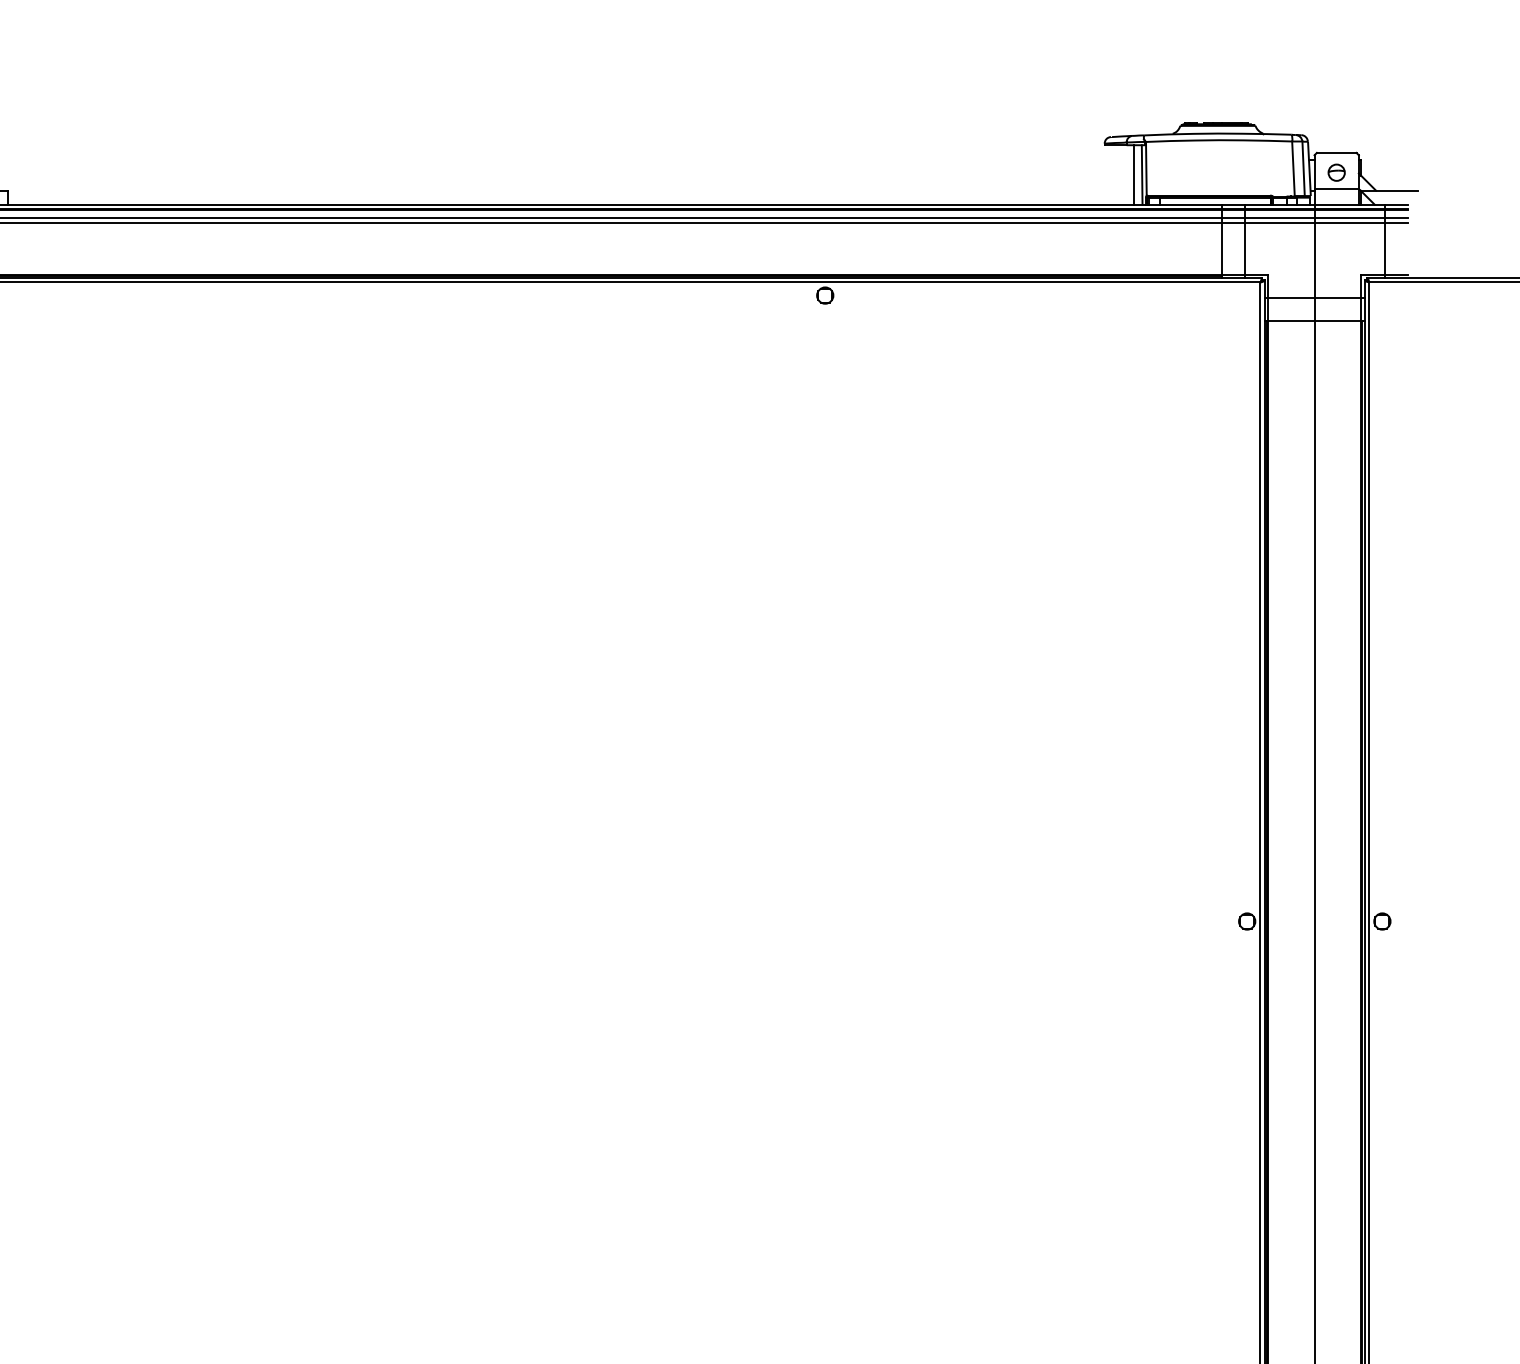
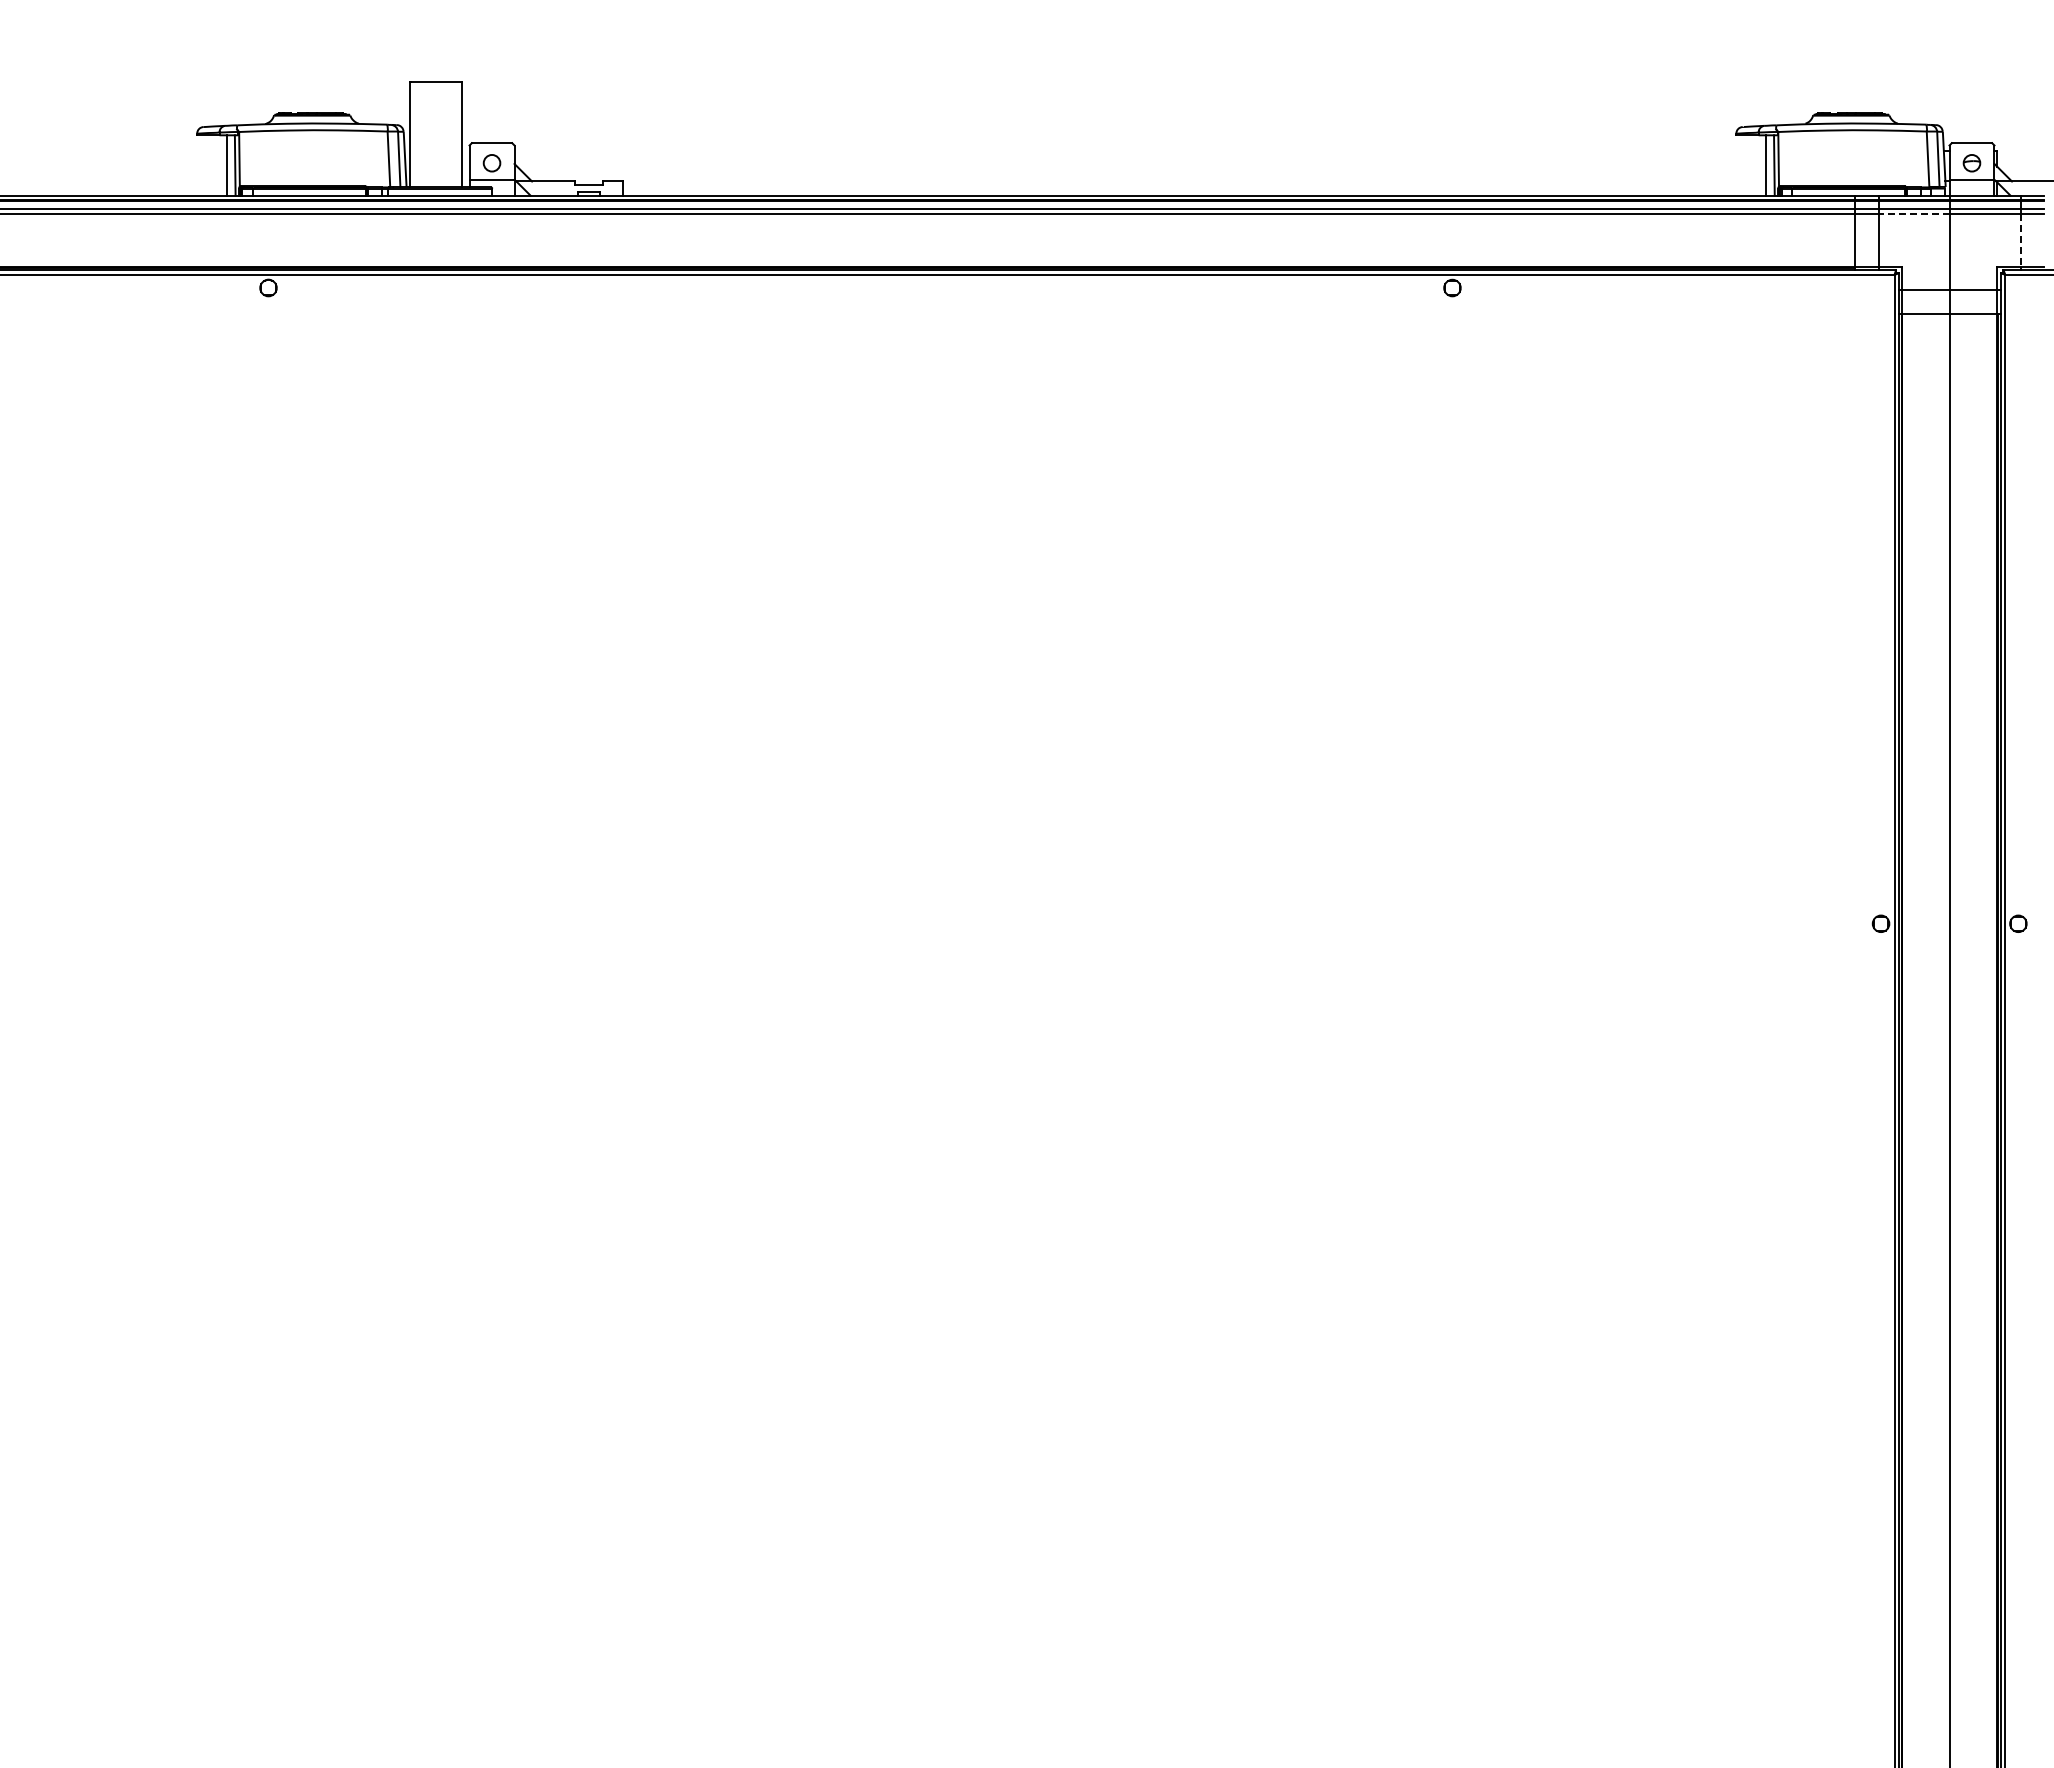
line: (1280, 223) -> (1914, 214), solid -> dashed
line: (1384, 248) -> (2020, 240), solid -> dashed

